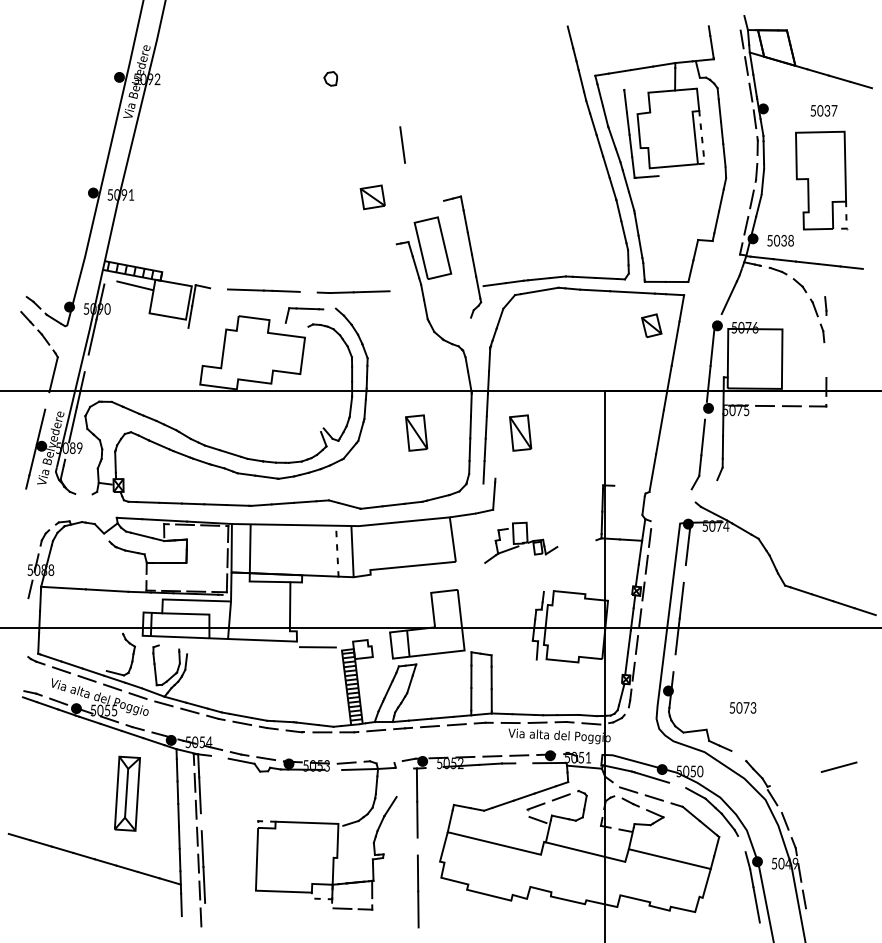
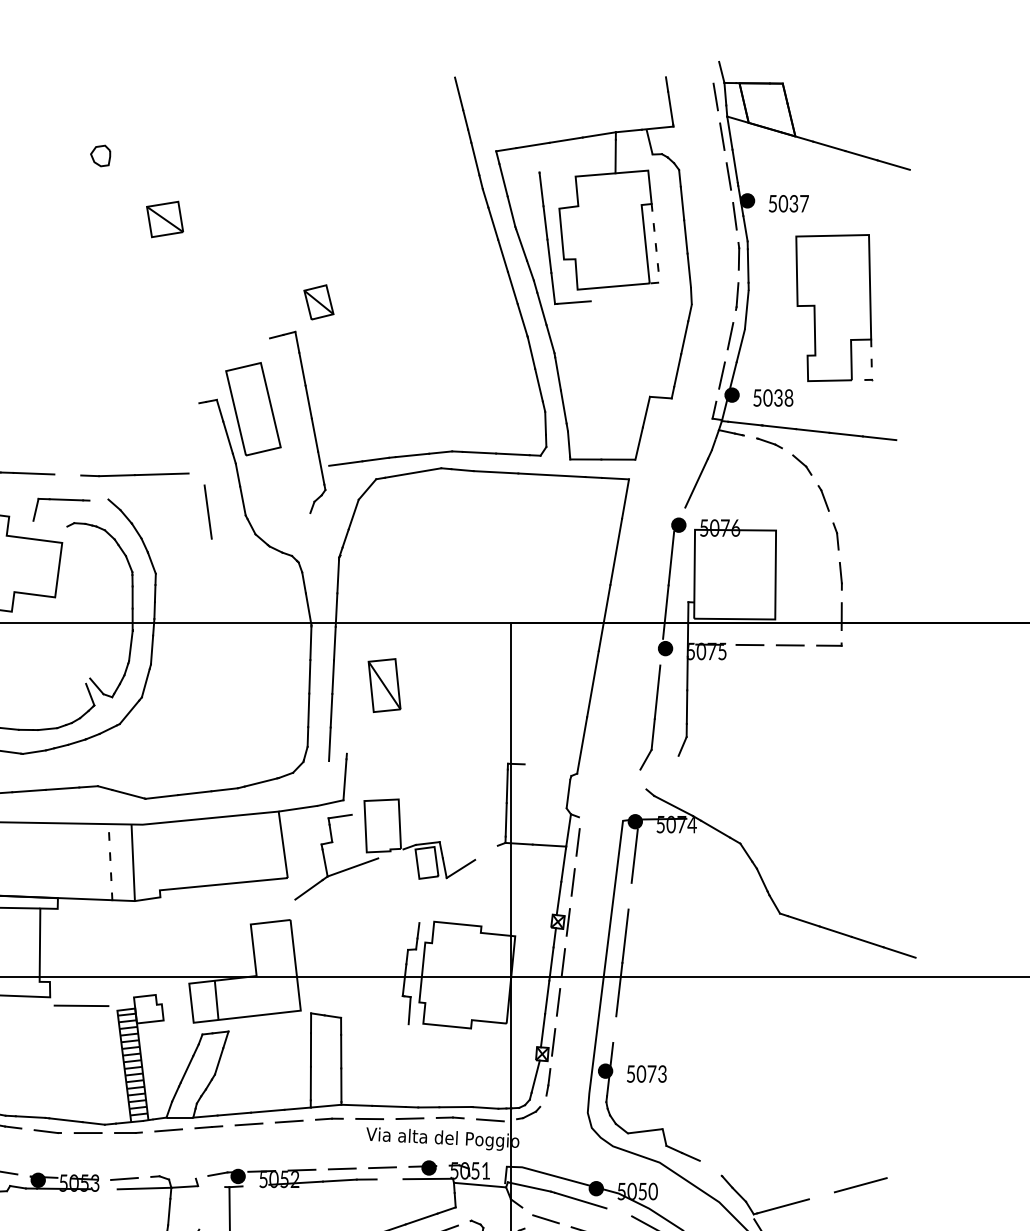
text: (823, 110) -> (788, 203), moved
line: (402, 144) -> (207, 511), moved
part: (372, 197) -> (164, 219), moved
line: (825, 305) -> (840, 575), moved
part: (651, 325) -> (318, 301), moved
part: (416, 432) -> (228, 684), removed
part: (521, 542) -> (385, 849), size x1.67
text: (742, 707) -> (646, 1073), moved
line: (786, 781) -> (782, 1206), added

